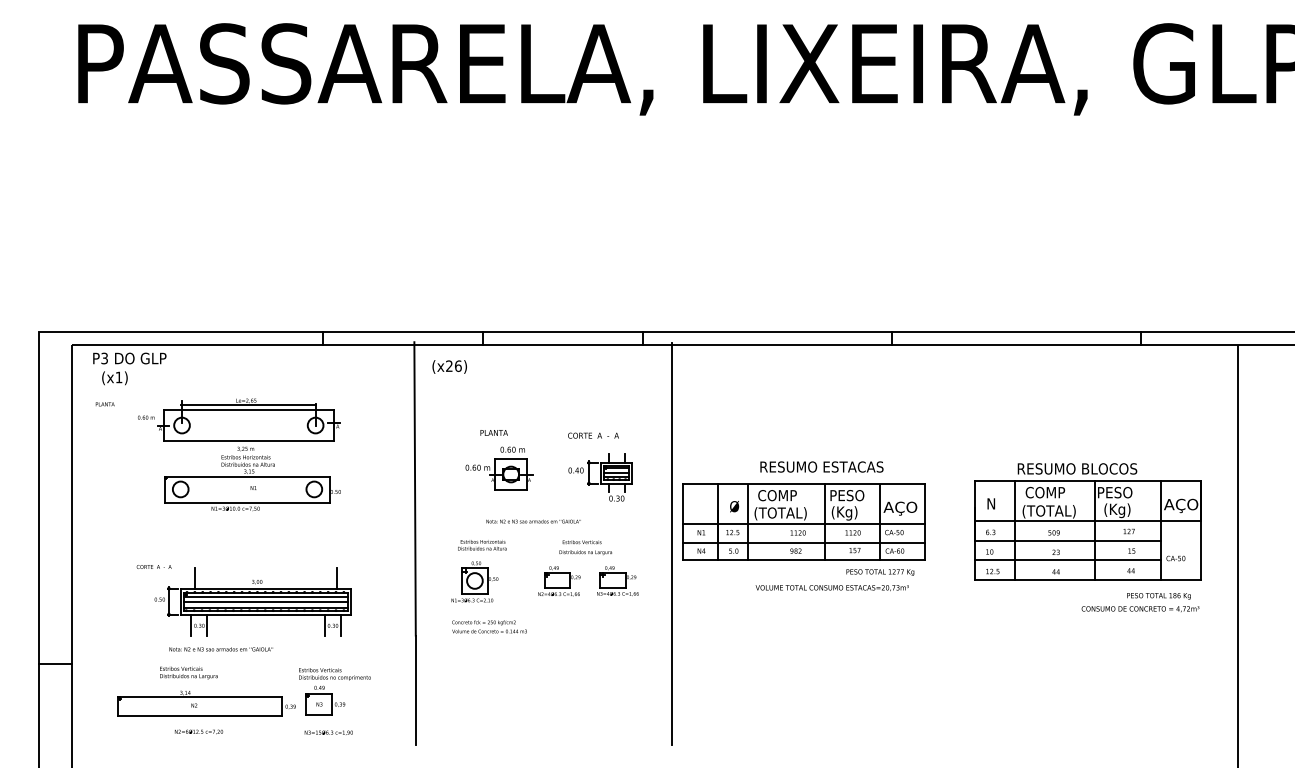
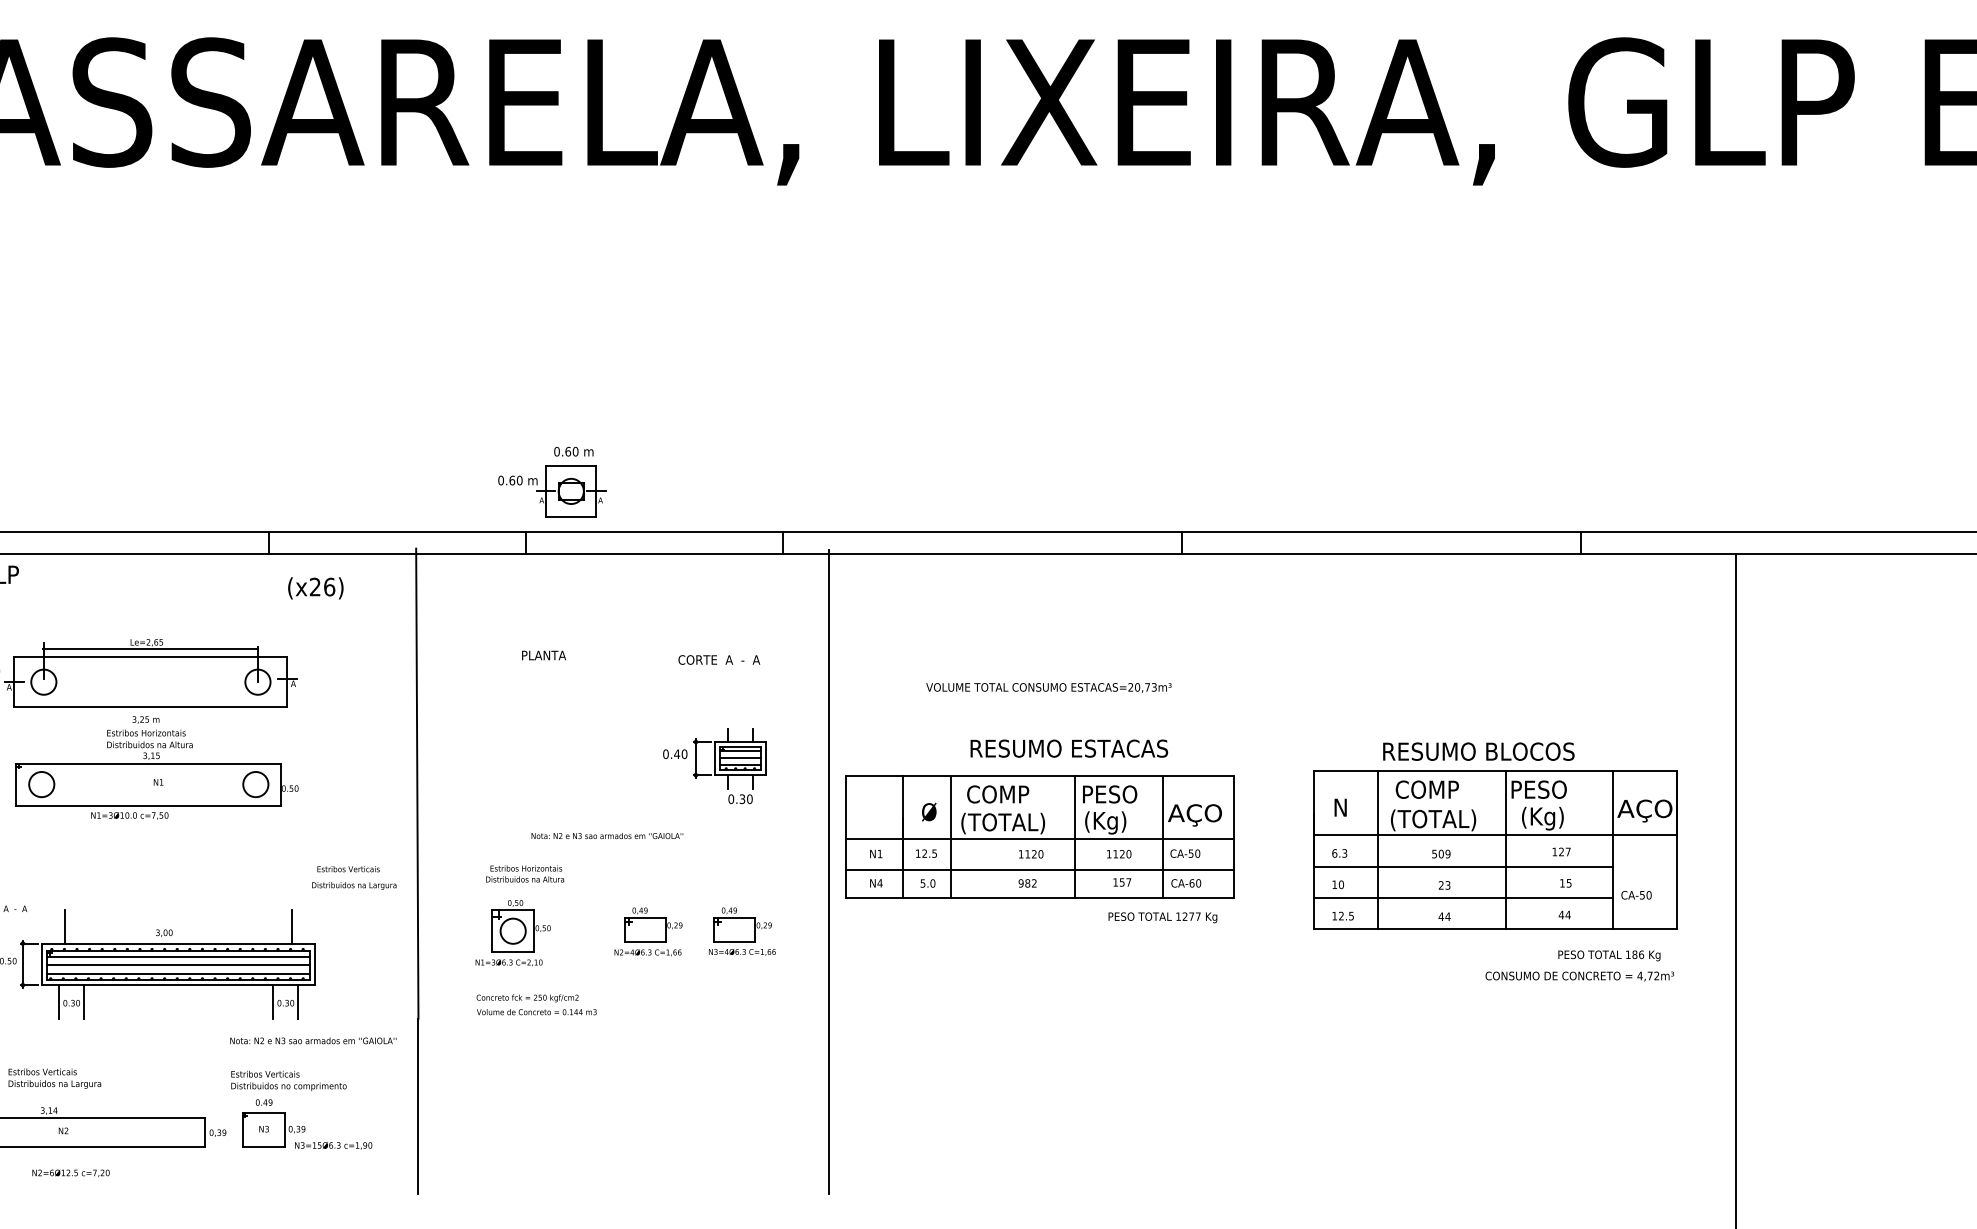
text: (449, 366) -> (315, 587), moved
text: (493, 432) -> (542, 654), moved
text: (593, 435) -> (719, 659), moved
part: (499, 468) -> (552, 481), moved
text: (585, 547) -> (353, 877), moved
text: (831, 588) -> (1047, 688), moved
text: (220, 649) -> (312, 1041), moved
text: (328, 732) -> (333, 1145), moved

